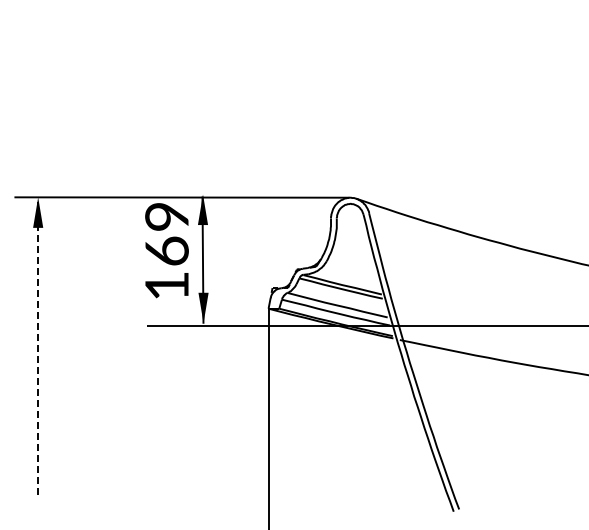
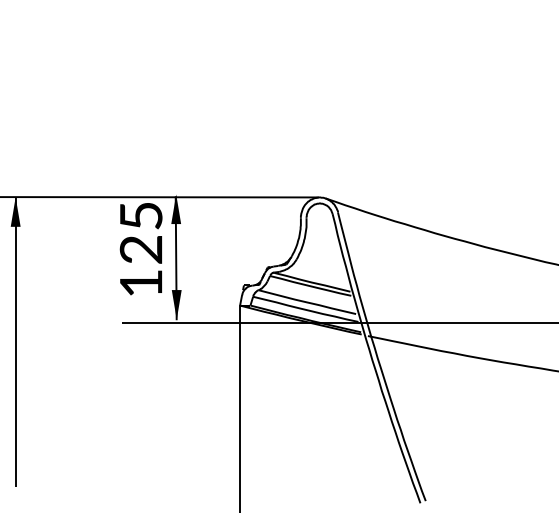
text: (166, 234) -> (140, 233), 169 -> 125
line: (38, 346) -> (15, 342), dashed -> solid

